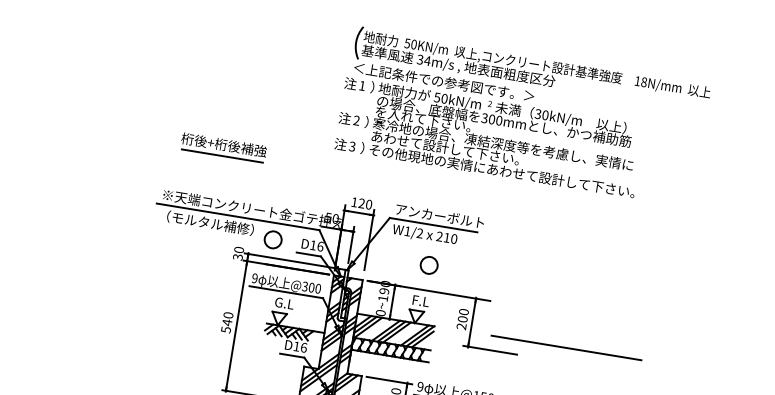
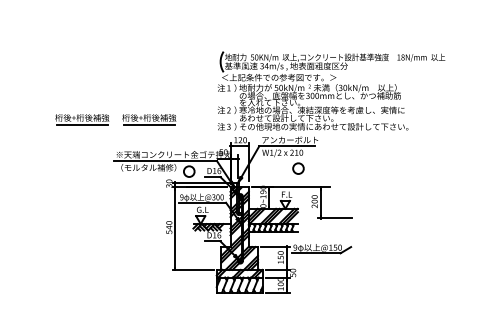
part: (523, 115) -> (331, 90), moved
part: (118, 130) -> (82, 119), added
circle: (429, 265) -> (298, 168), moved
line: (566, 347) -> (381, 208), removed

